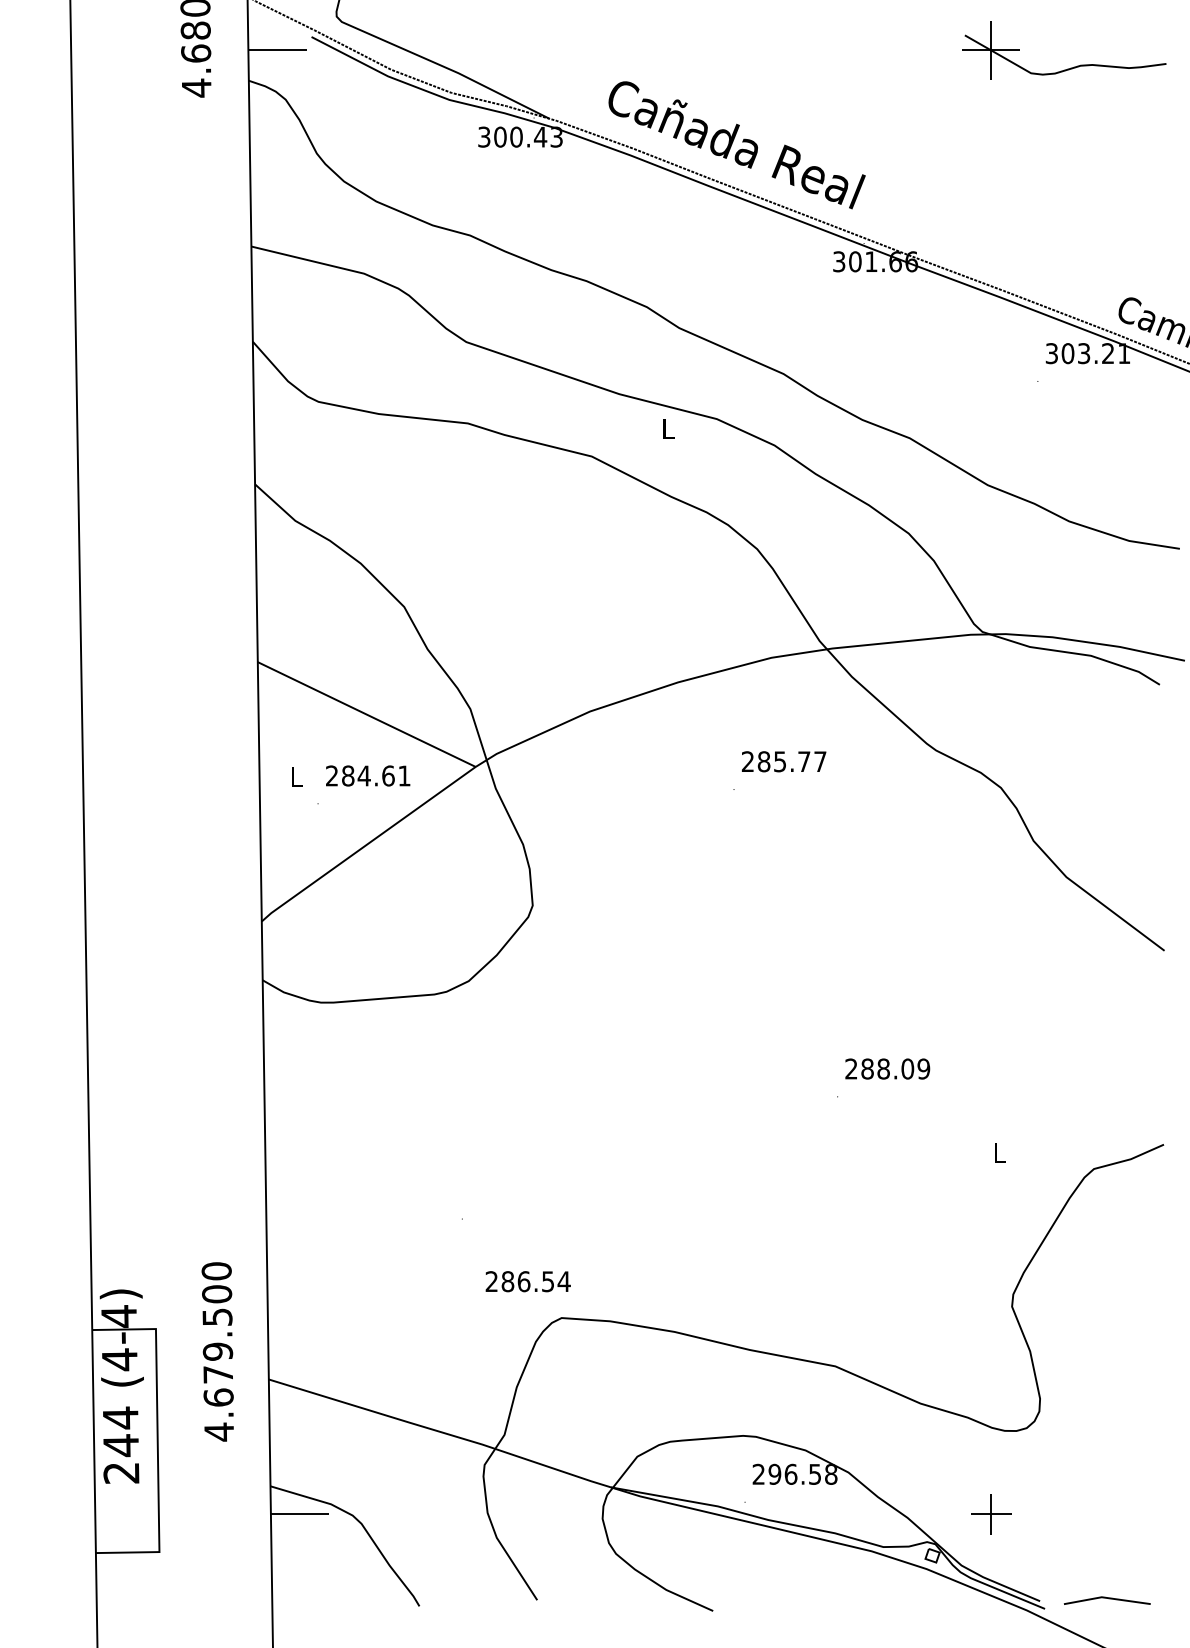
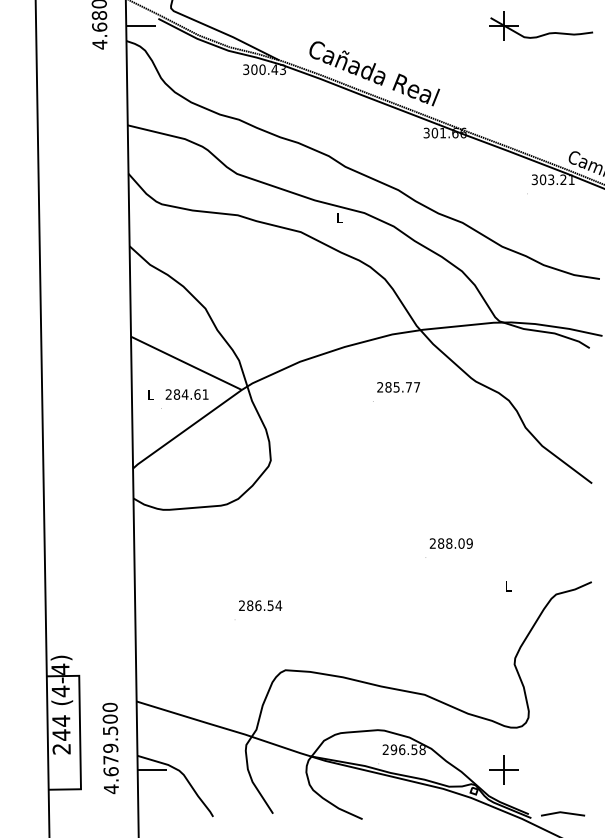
text: (528, 1281) -> (260, 605), moved
text: (217, 1351) -> (110, 748), moved
part: (990, 1513) -> (503, 769), size x1.43

